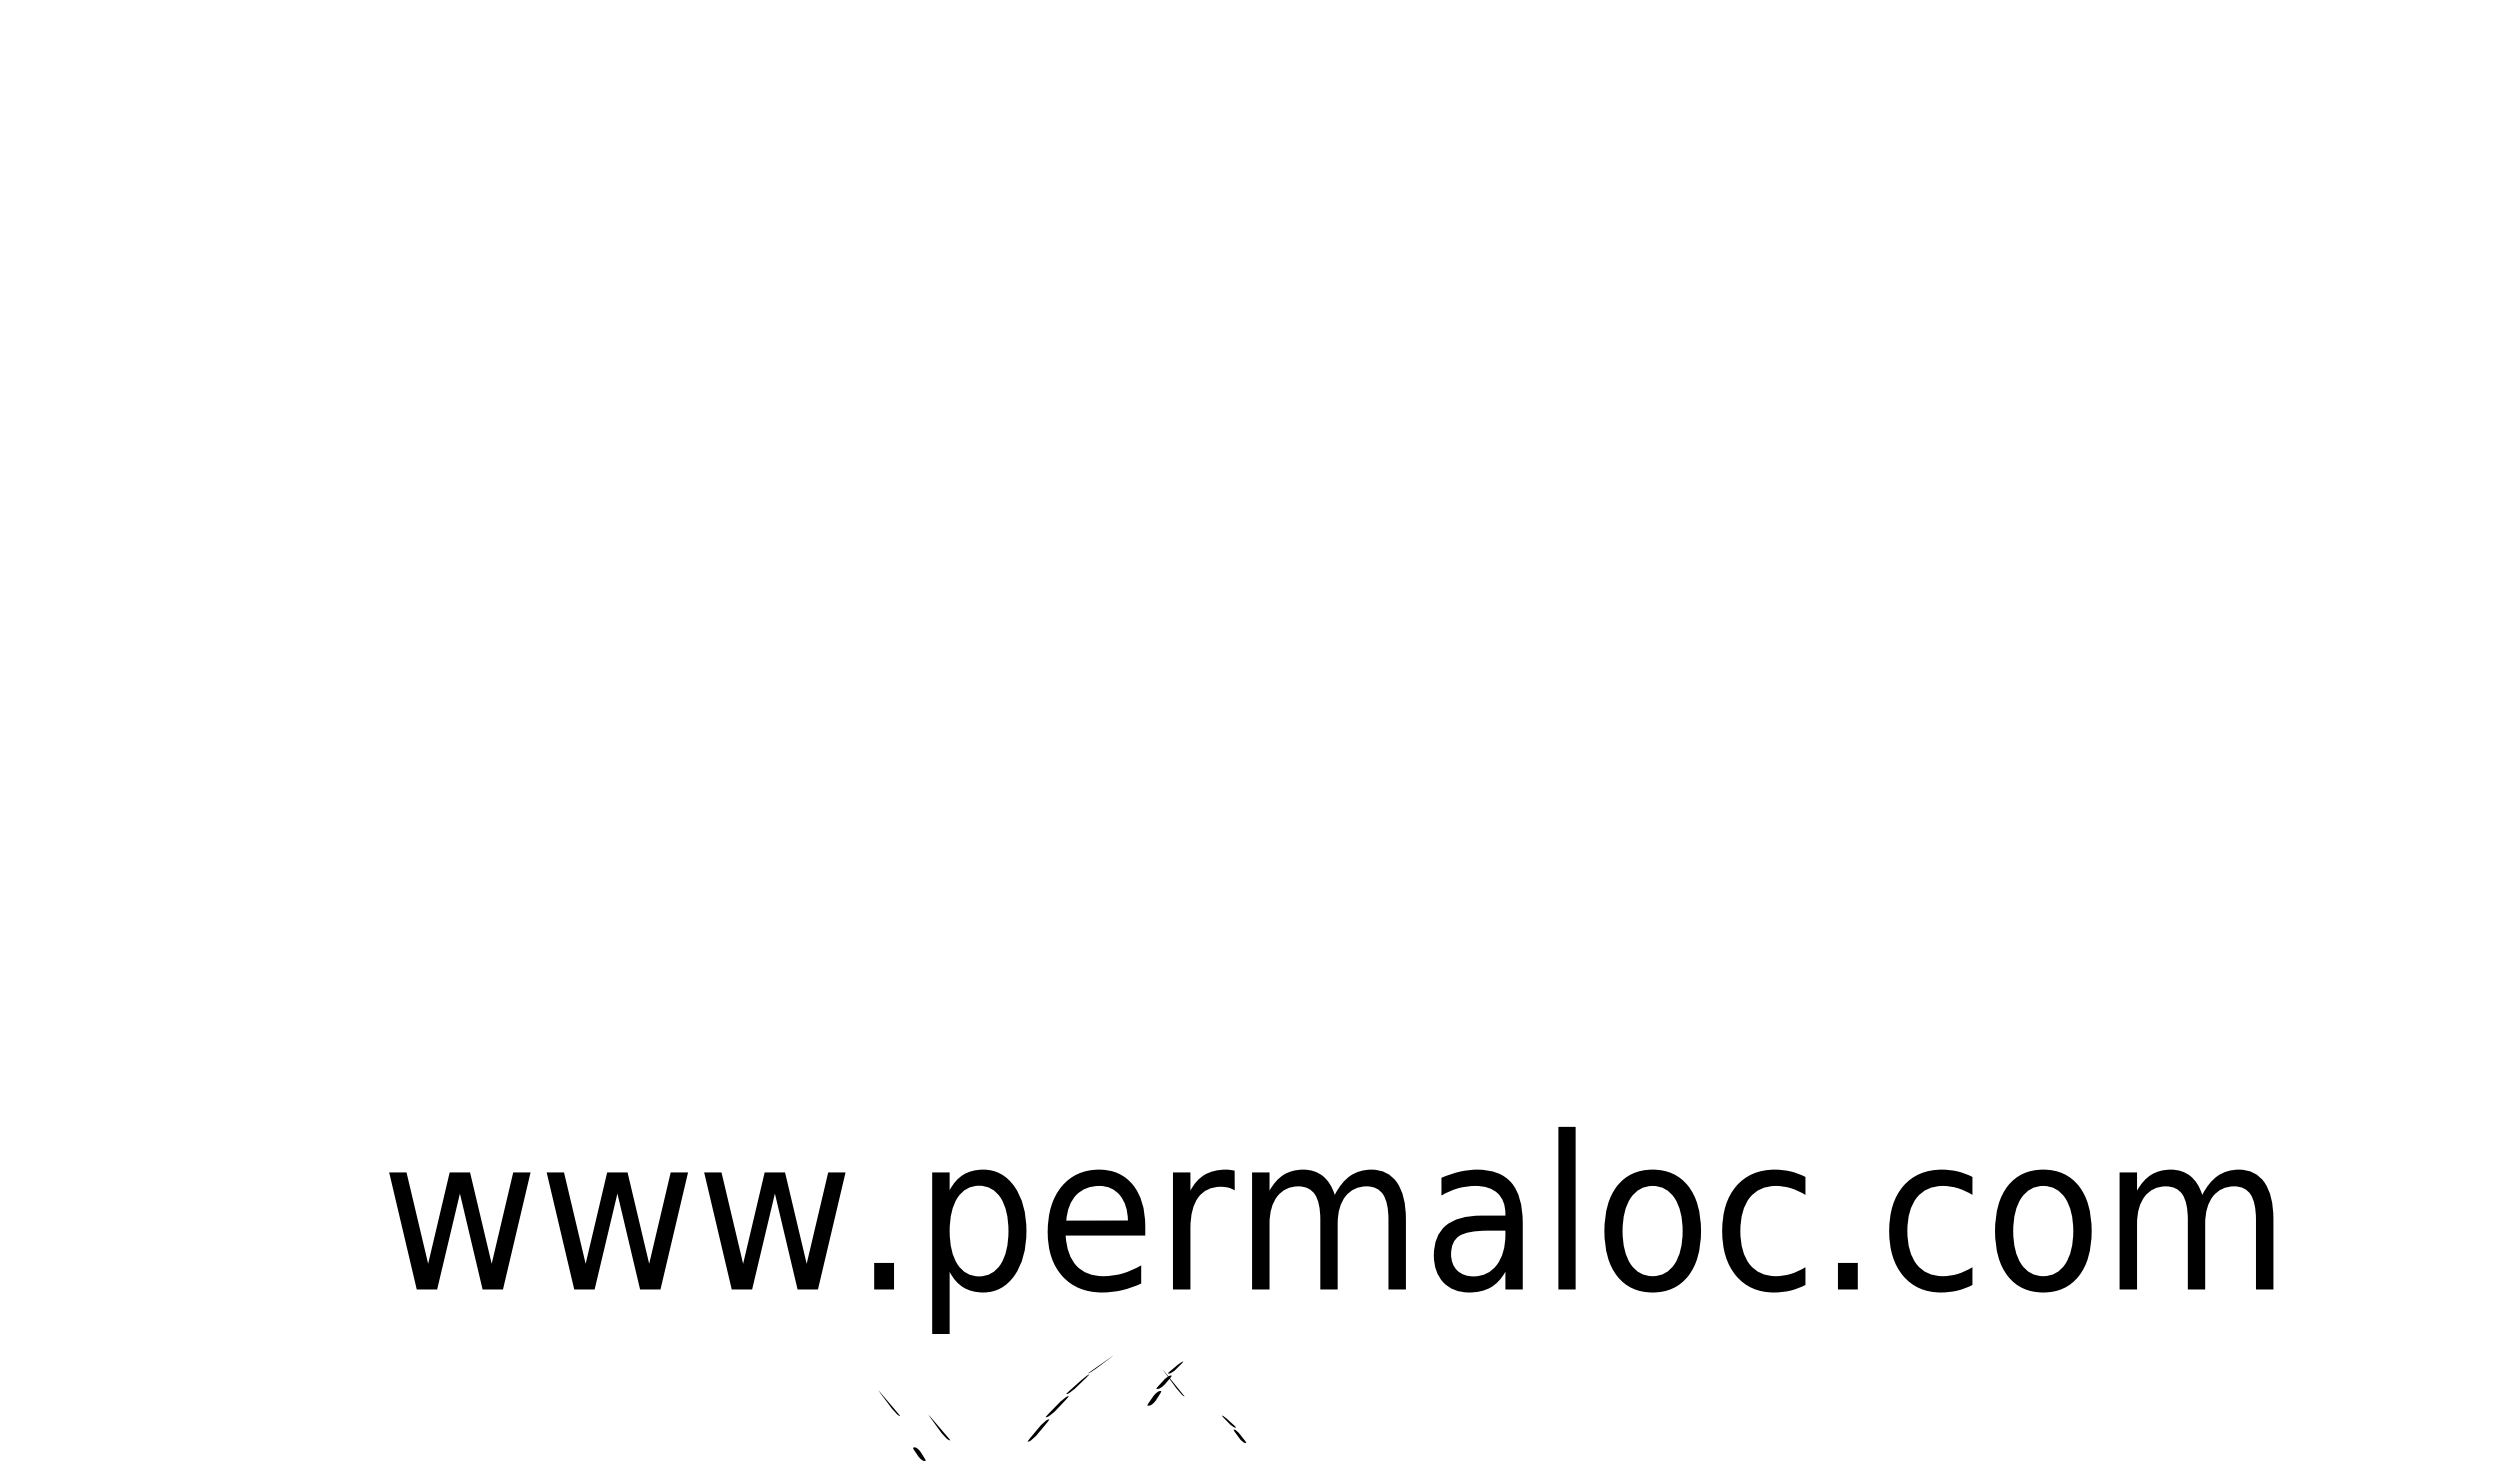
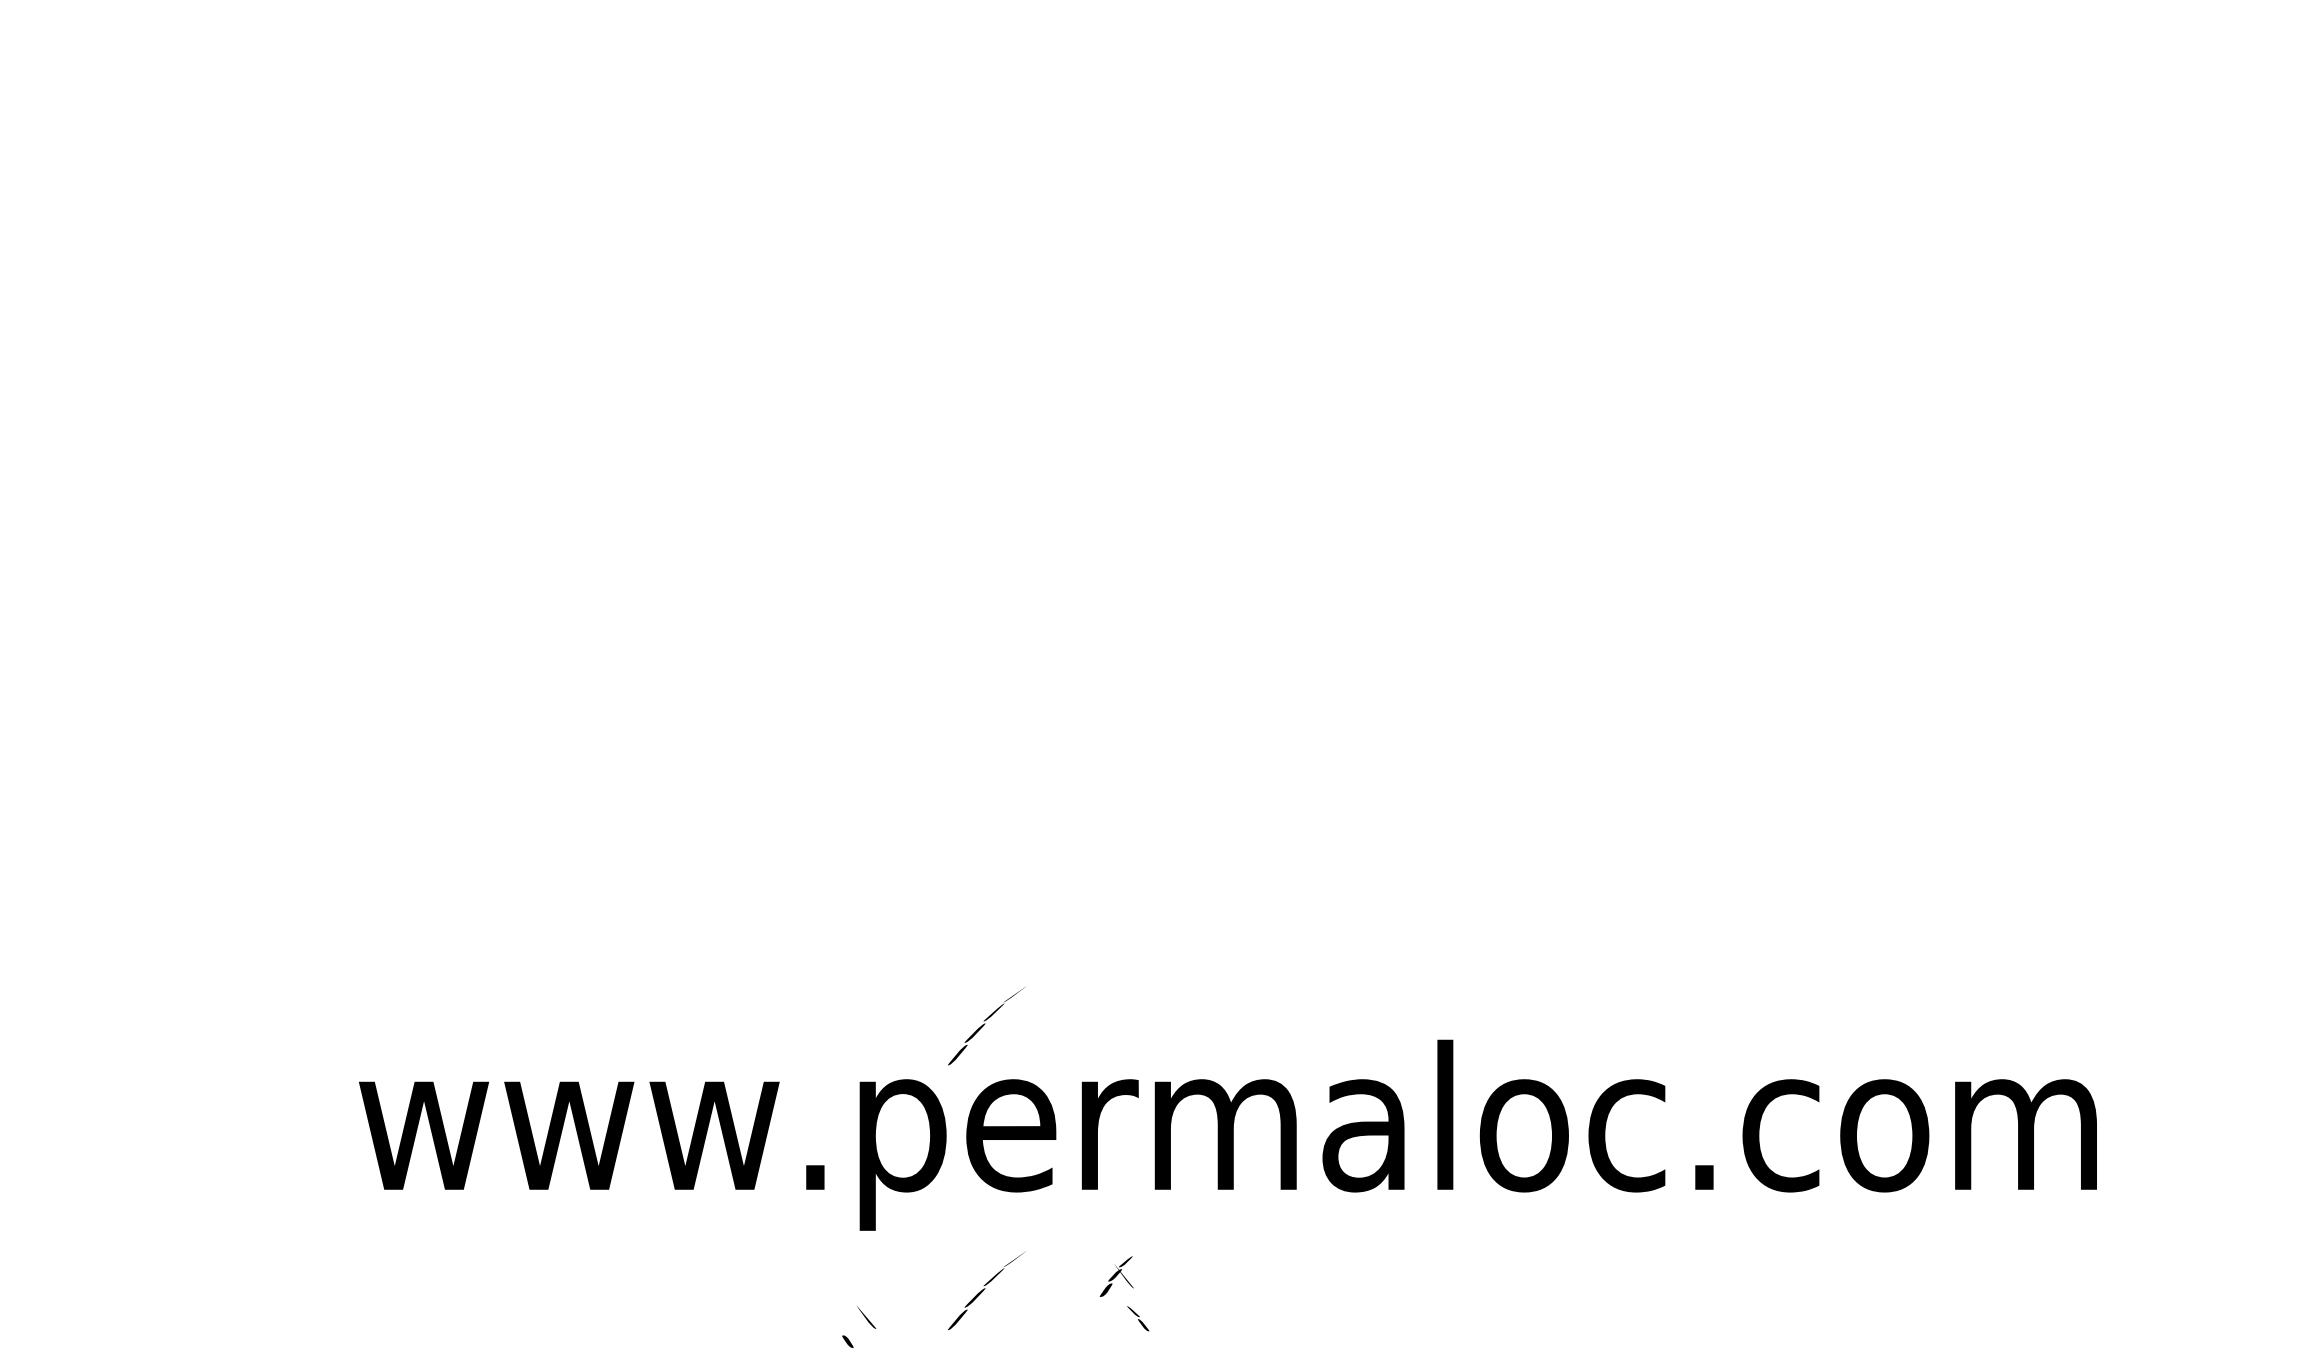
part: (1068, 1112) -> (985, 1026), added
part: (1165, 1383) -> (1116, 1276), moved
fill: (889, 1402) -> (820, 1294), removed

